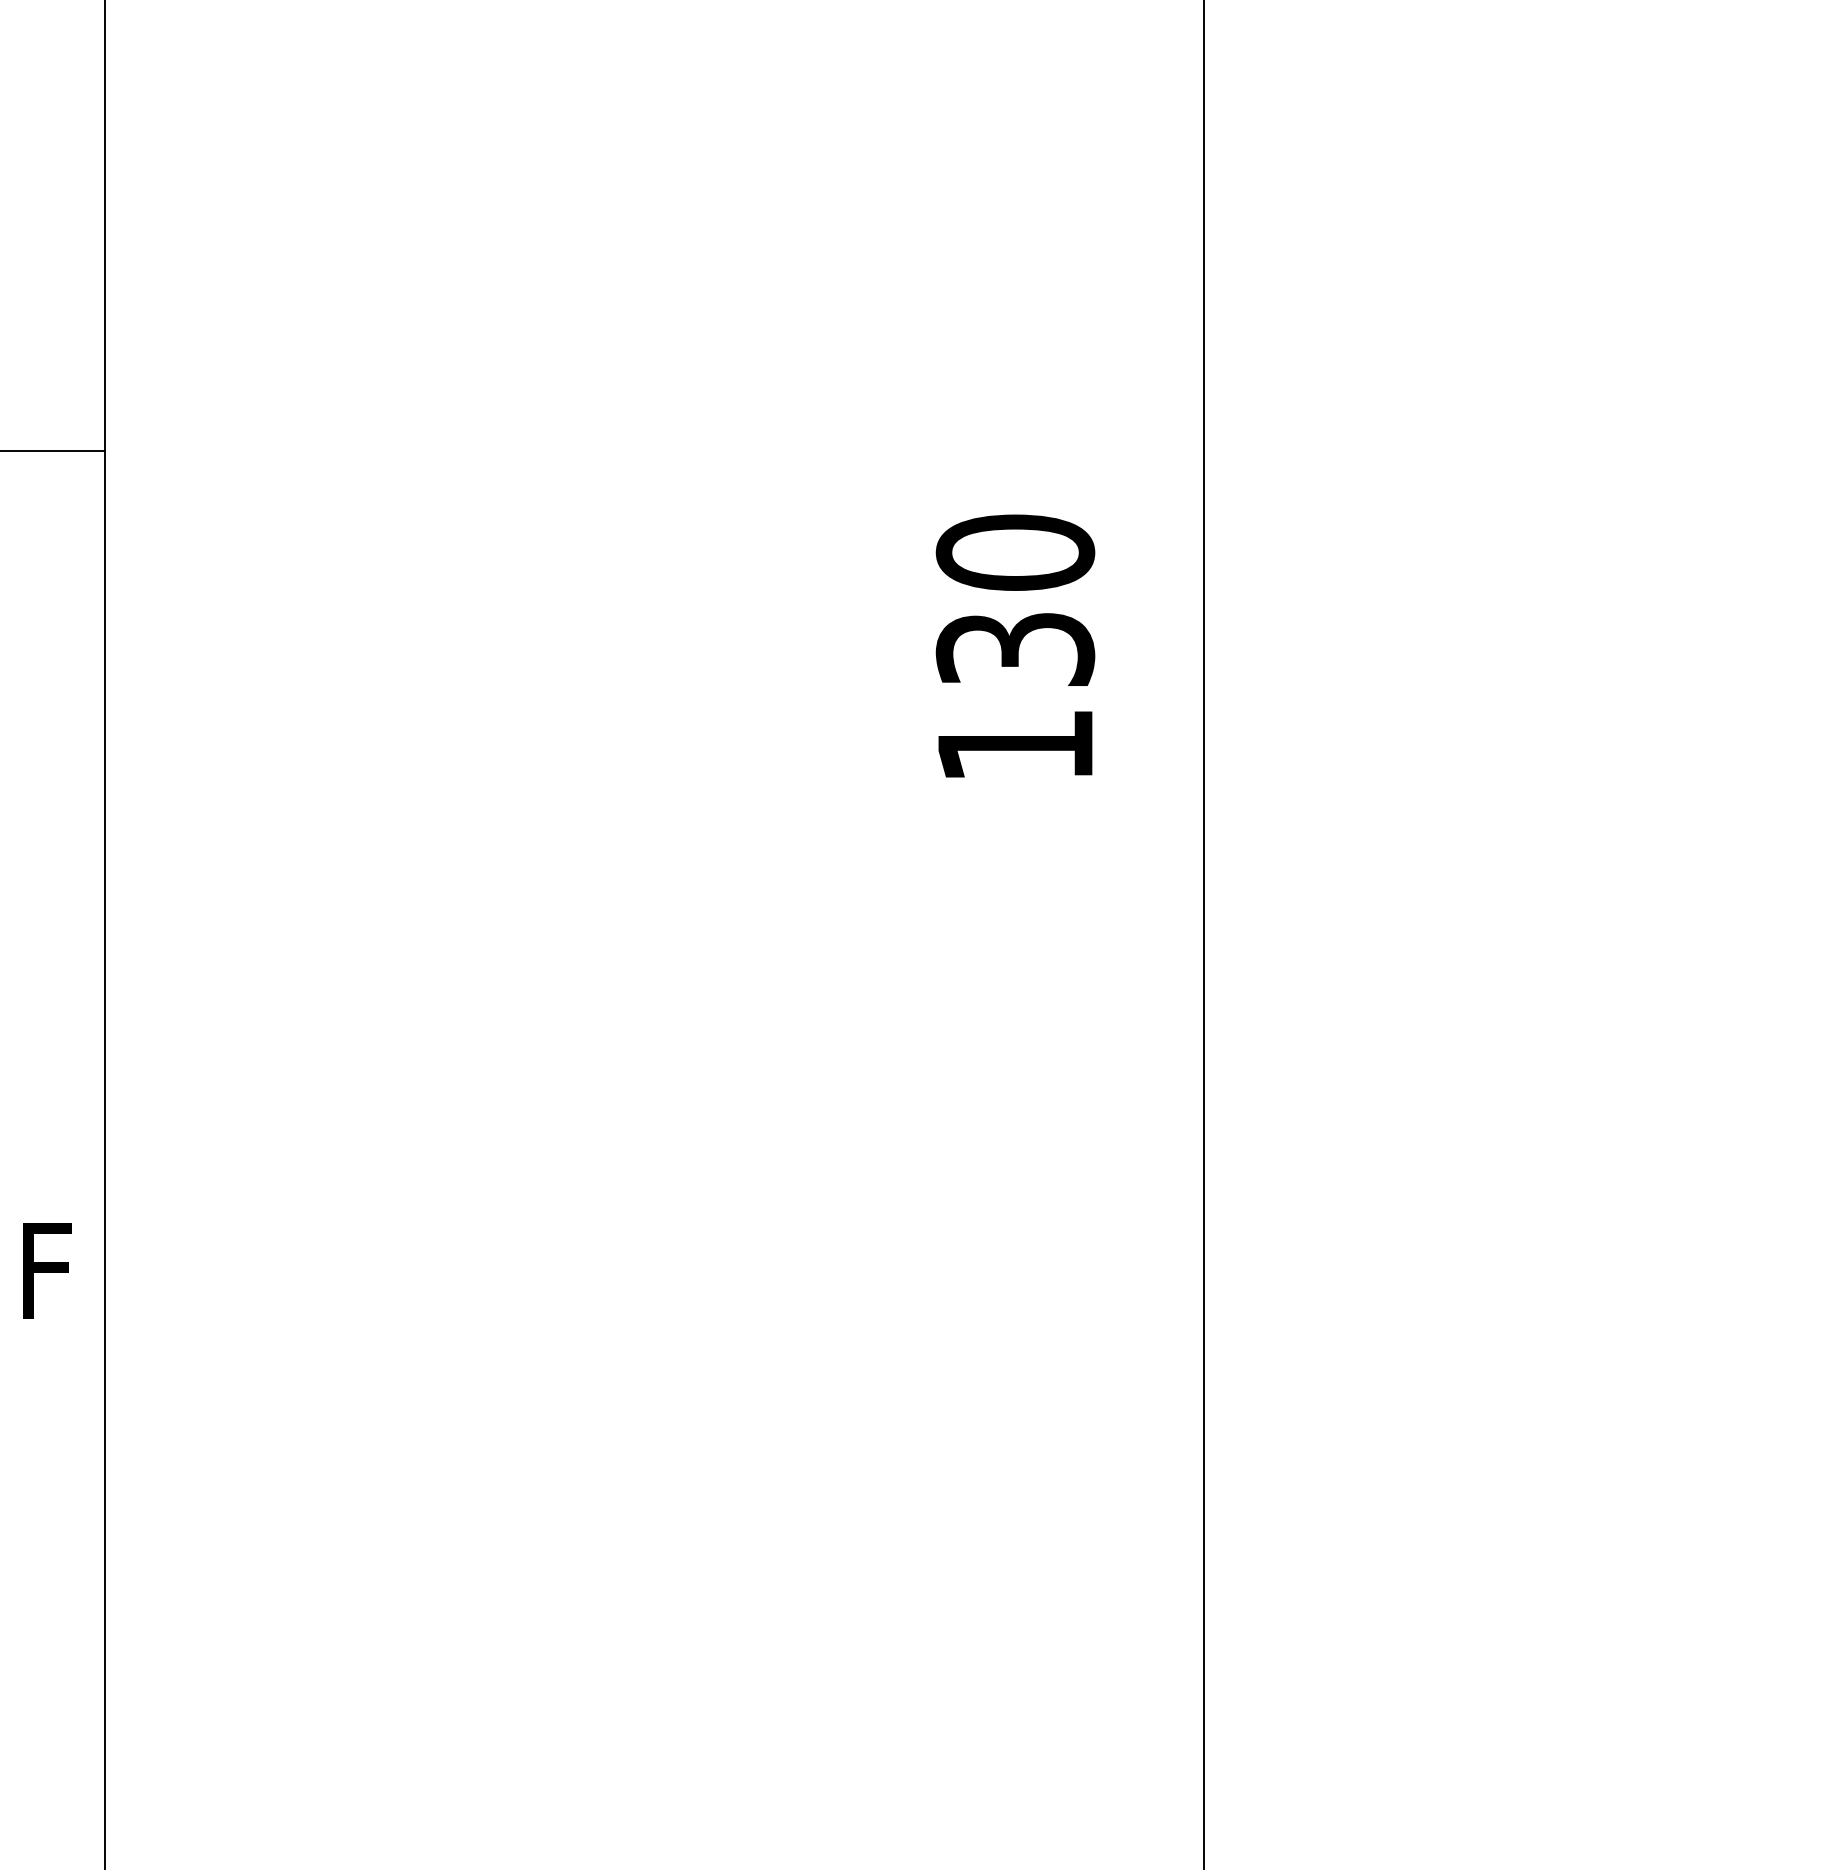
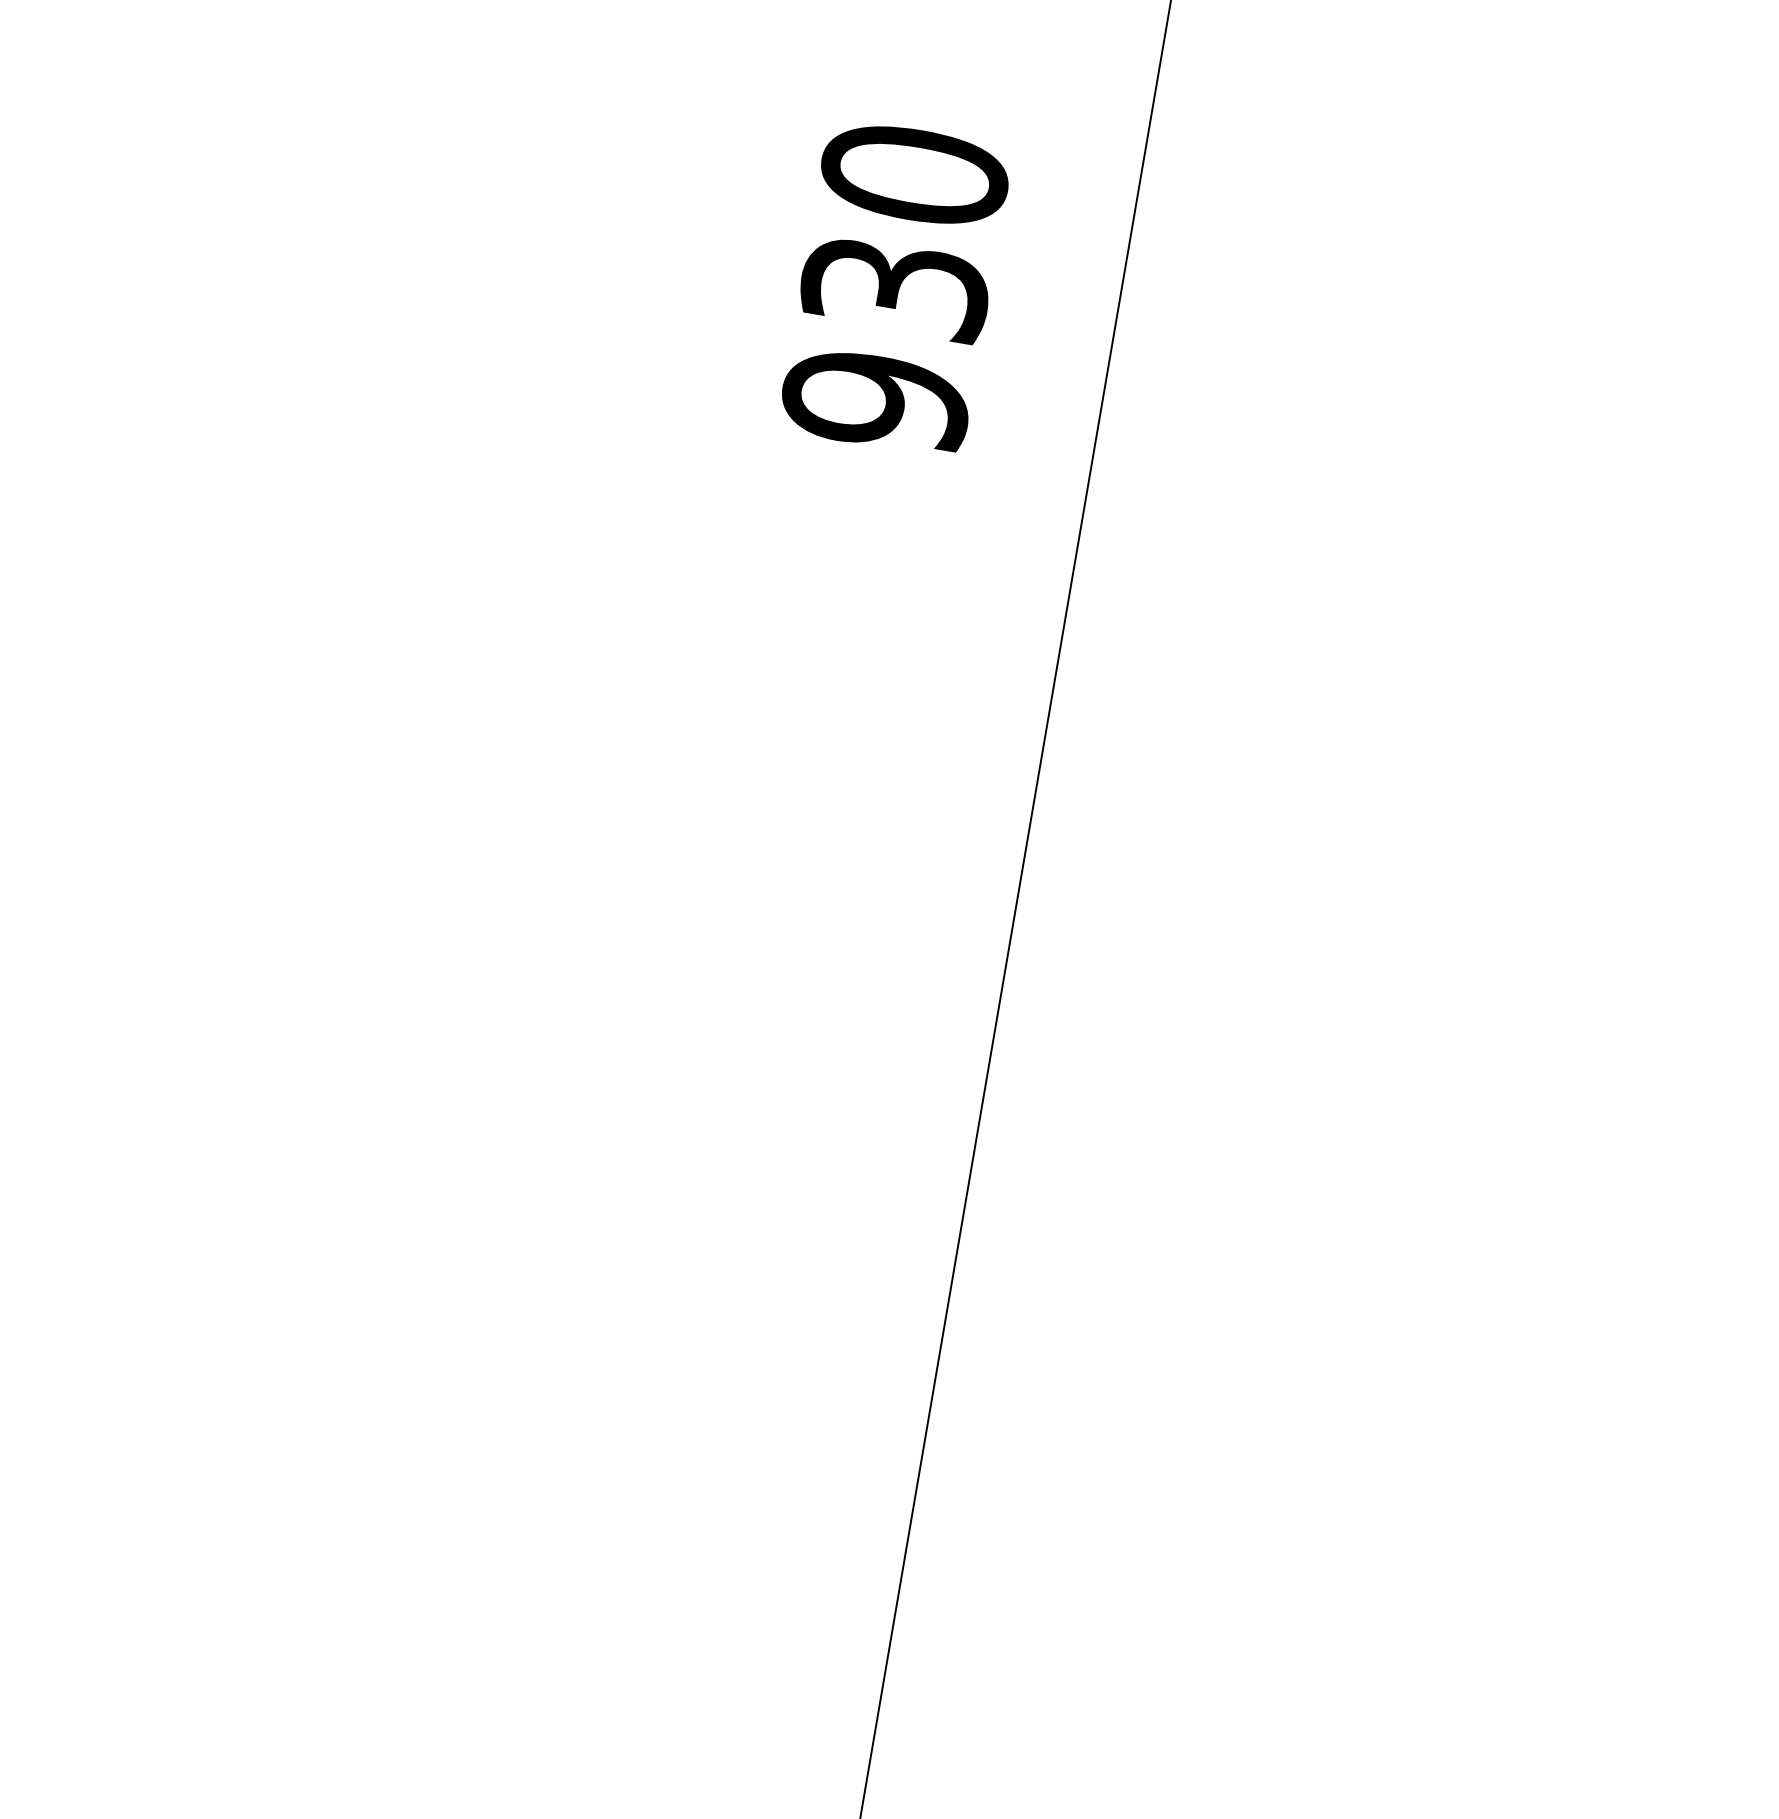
text: (1015, 746) -> (876, 401), 130 -> 930

